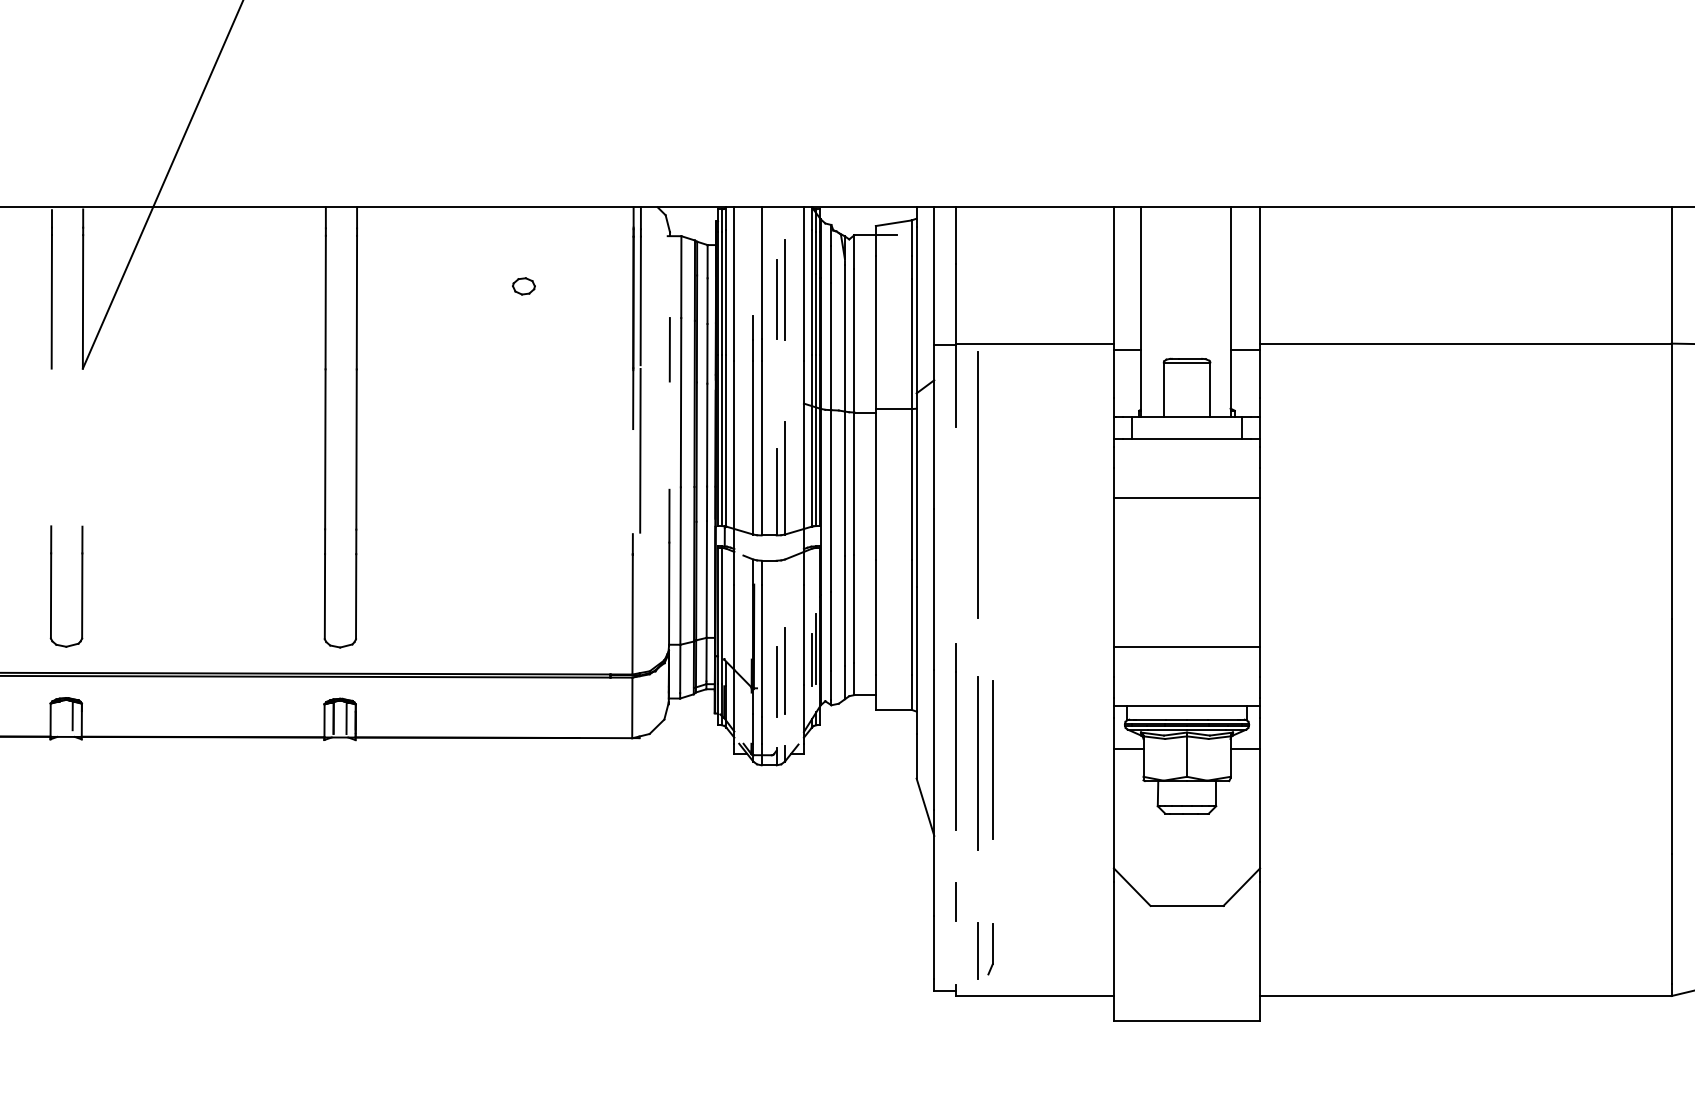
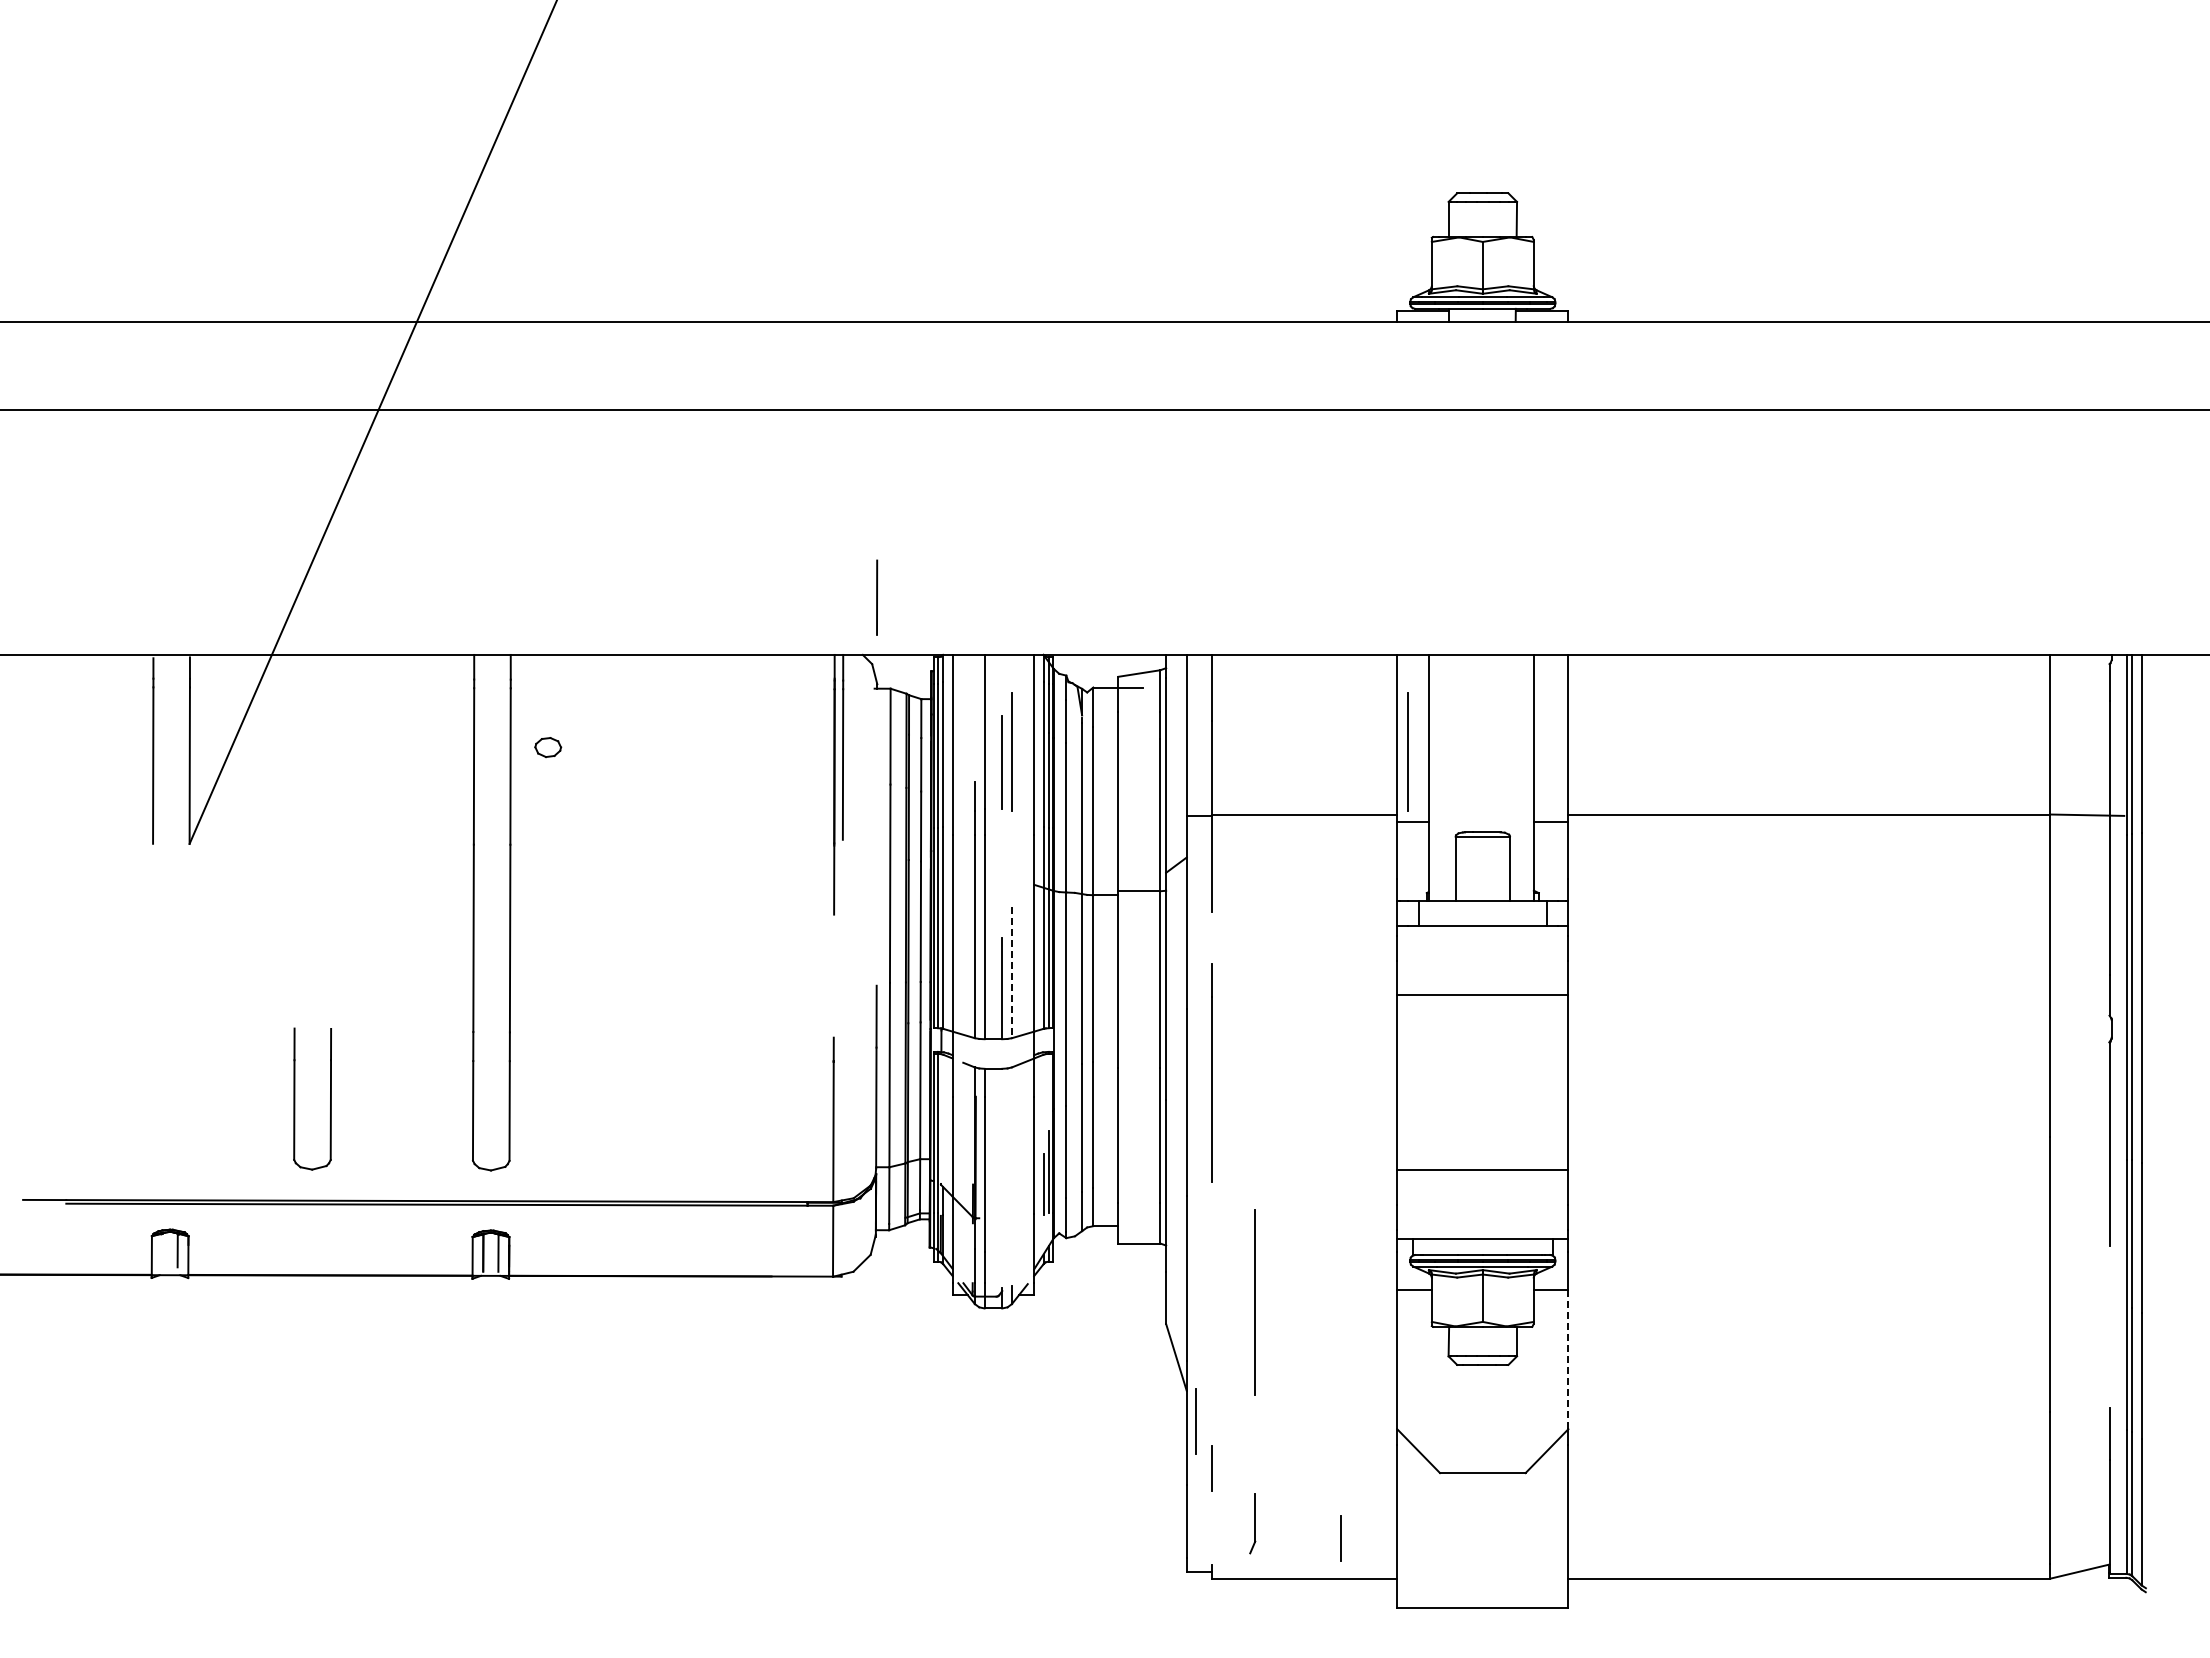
part: (524, 286) -> (548, 747), moved
line: (1122, 289) -> (1407, 751), added
line: (670, 349) -> (877, 597), moved
line: (640, 450) -> (842, 939), removed
line: (784, 478) -> (1011, 972), solid -> dashed
line: (978, 484) -> (1238, 979), removed
part: (52, 586) -> (295, 1098), moved
line: (784, 671) -> (1011, 1198), removed
line: (776, 681) -> (1002, 1210), removed
line: (955, 736) -> (1211, 1072), moved
line: (978, 763) -> (1238, 1306), removed
line: (1260, 808) -> (1568, 1359), solid -> dashed
line: (977, 950) -> (1195, 1421), moved
line: (1065, 961) -> (1340, 1538), added

